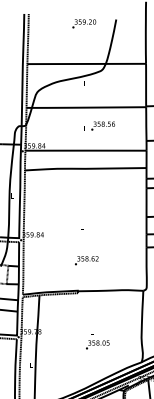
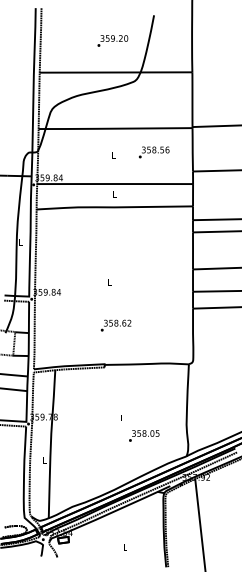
text: (83, 23) -> (112, 40), moved
text: (103, 126) -> (154, 152), moved
text: (97, 344) -> (144, 435), moved

